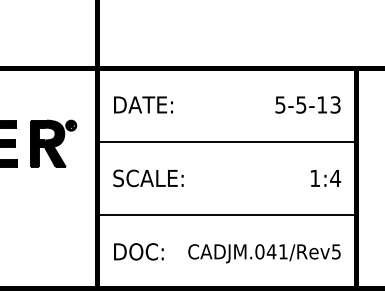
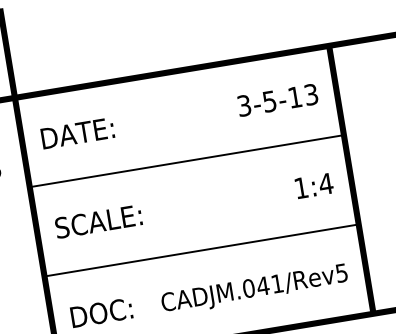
text: (280, 104) -> (244, 105), 5-5-13 -> 3-5-13

